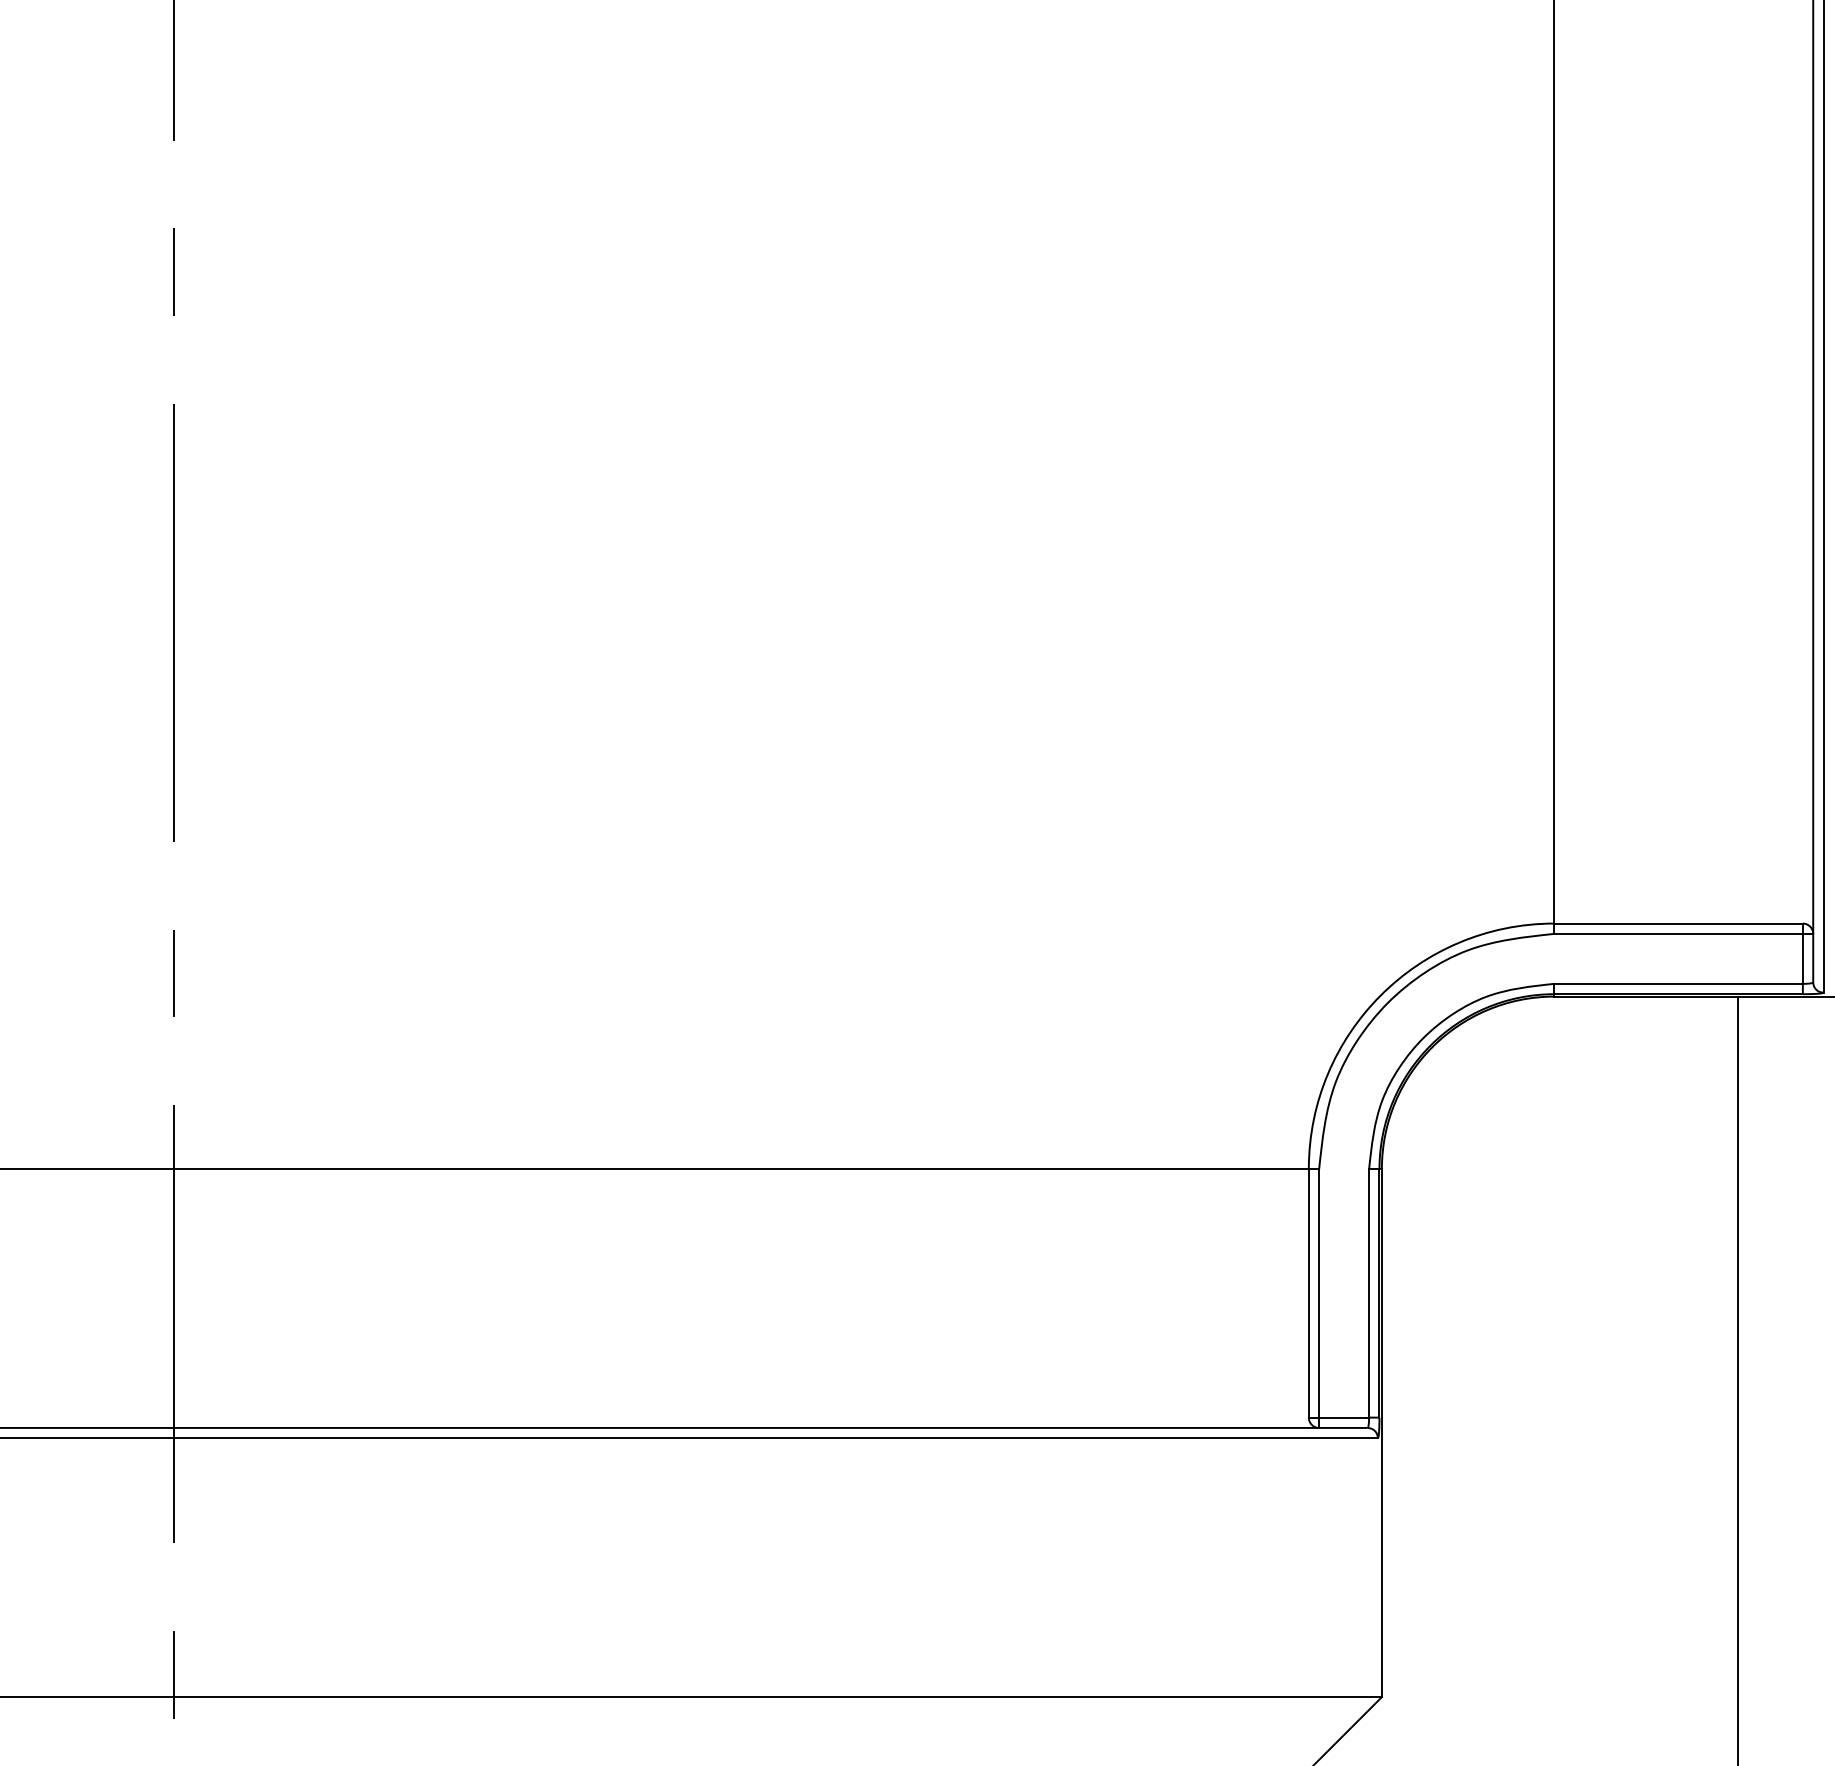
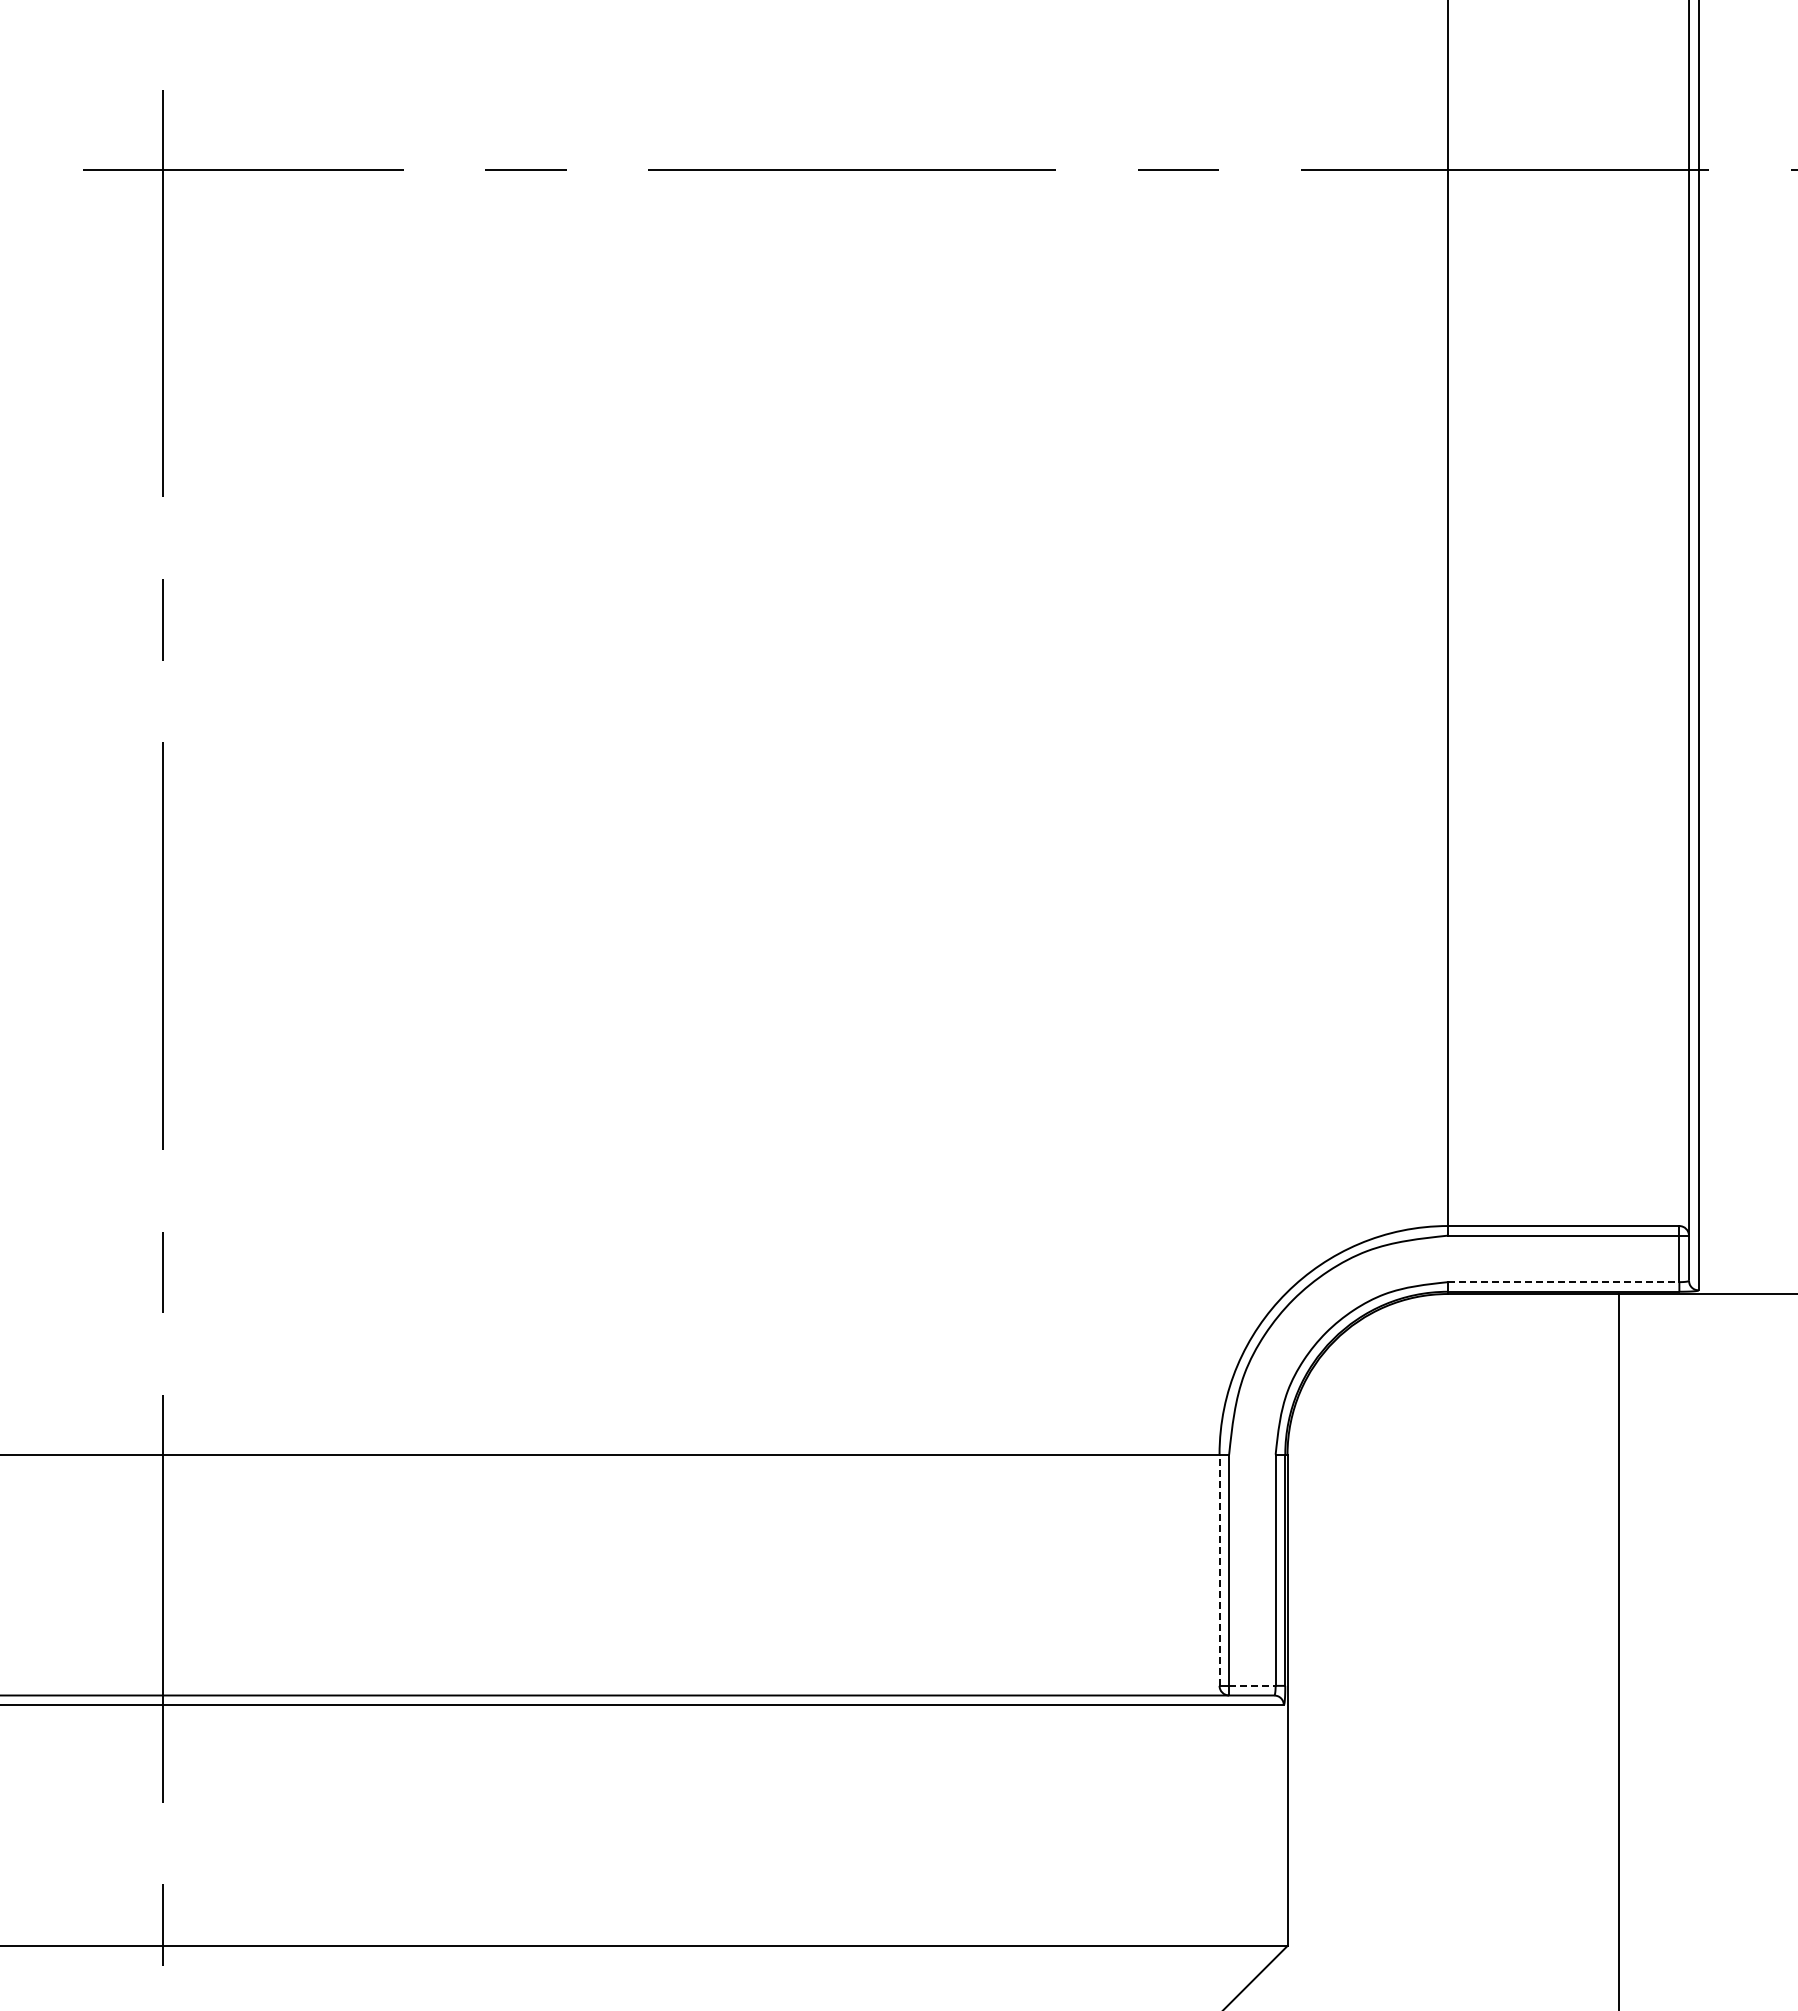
line: (1678, 984) -> (1563, 1282), solid -> dashed
line: (1308, 1293) -> (1219, 1570), solid -> dashed
line: (1344, 1417) -> (1252, 1685), solid -> dashed

